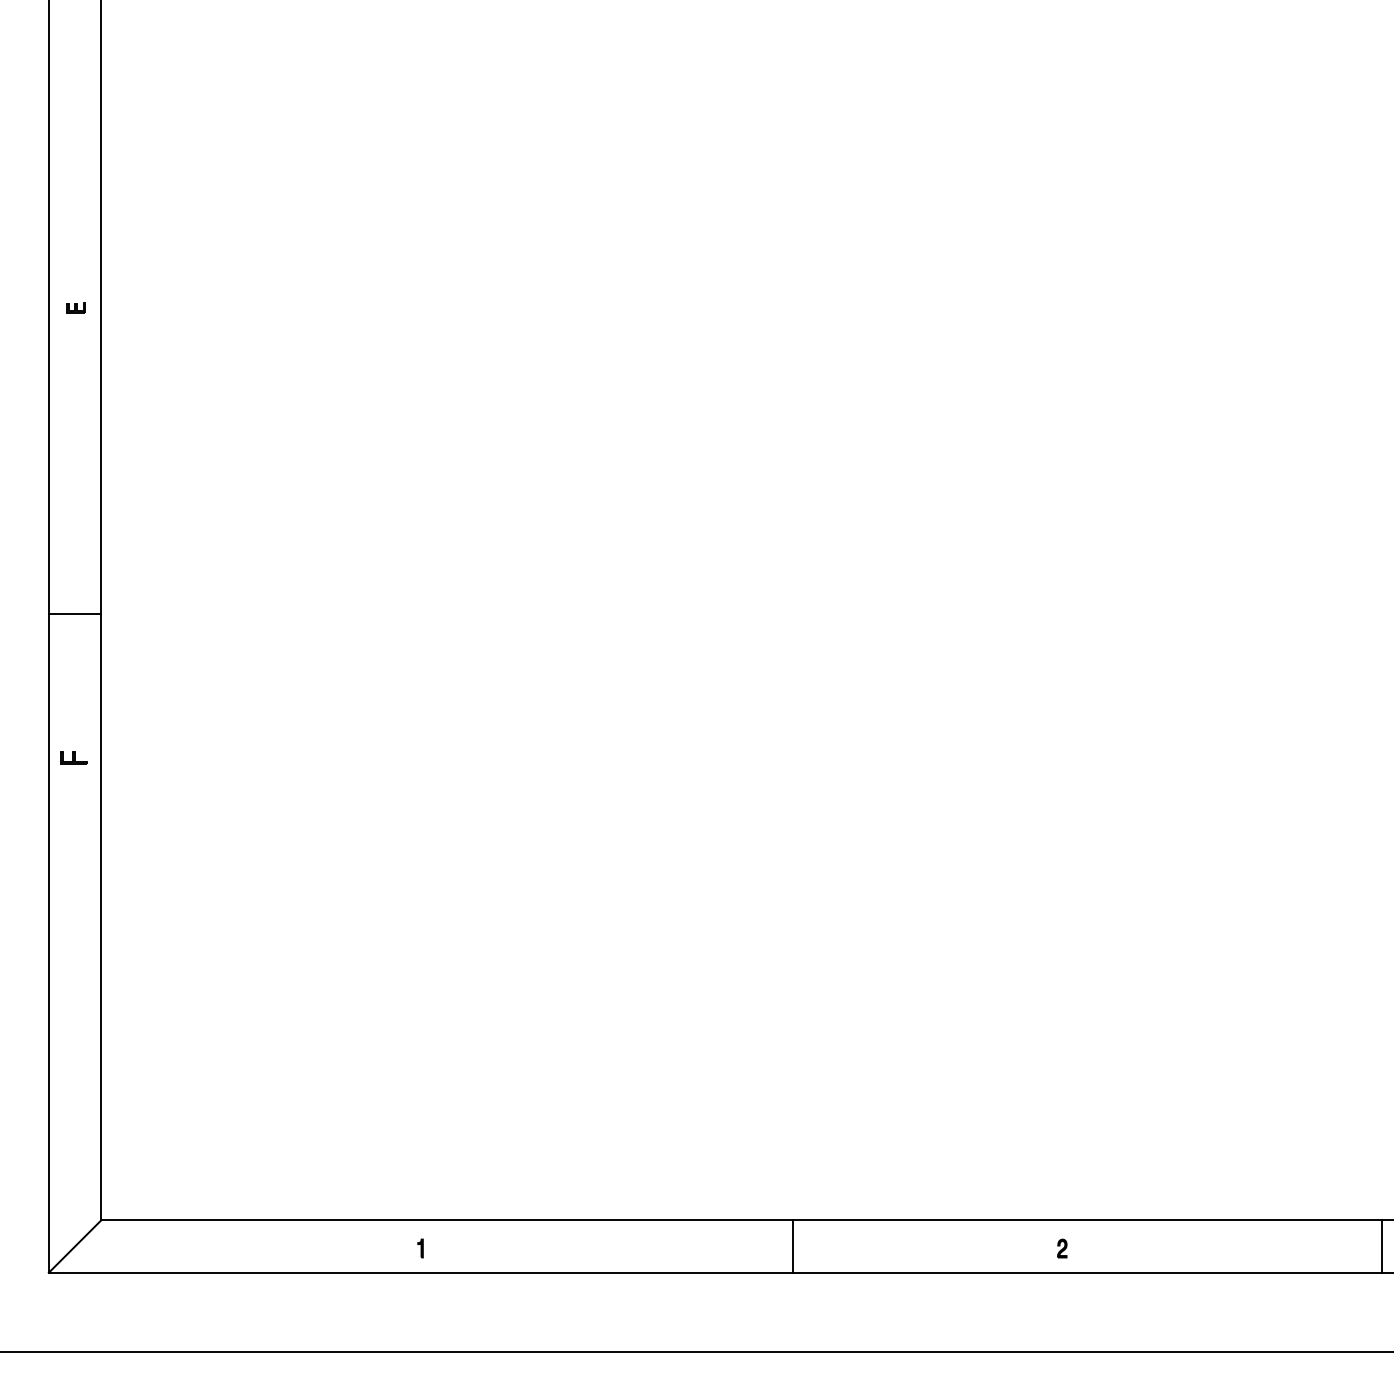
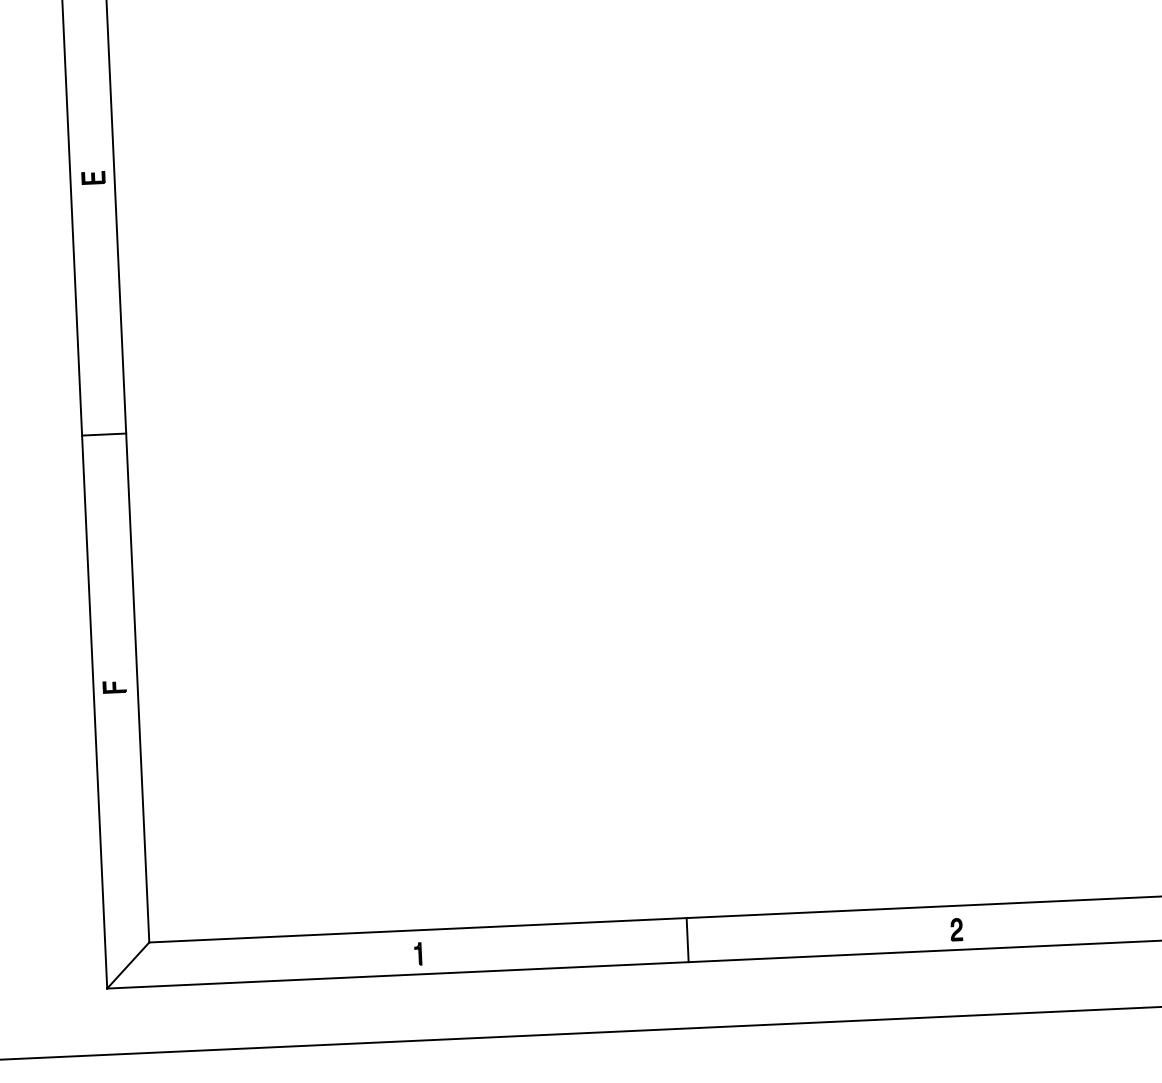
part: (75, 307) -> (92, 177), size x1.43
part: (73, 757) -> (114, 686), moved
line: (792, 1246) -> (687, 940), moved
part: (420, 1248) -> (418, 954), size x1.43
part: (1062, 1248) -> (956, 929), size x1.43

